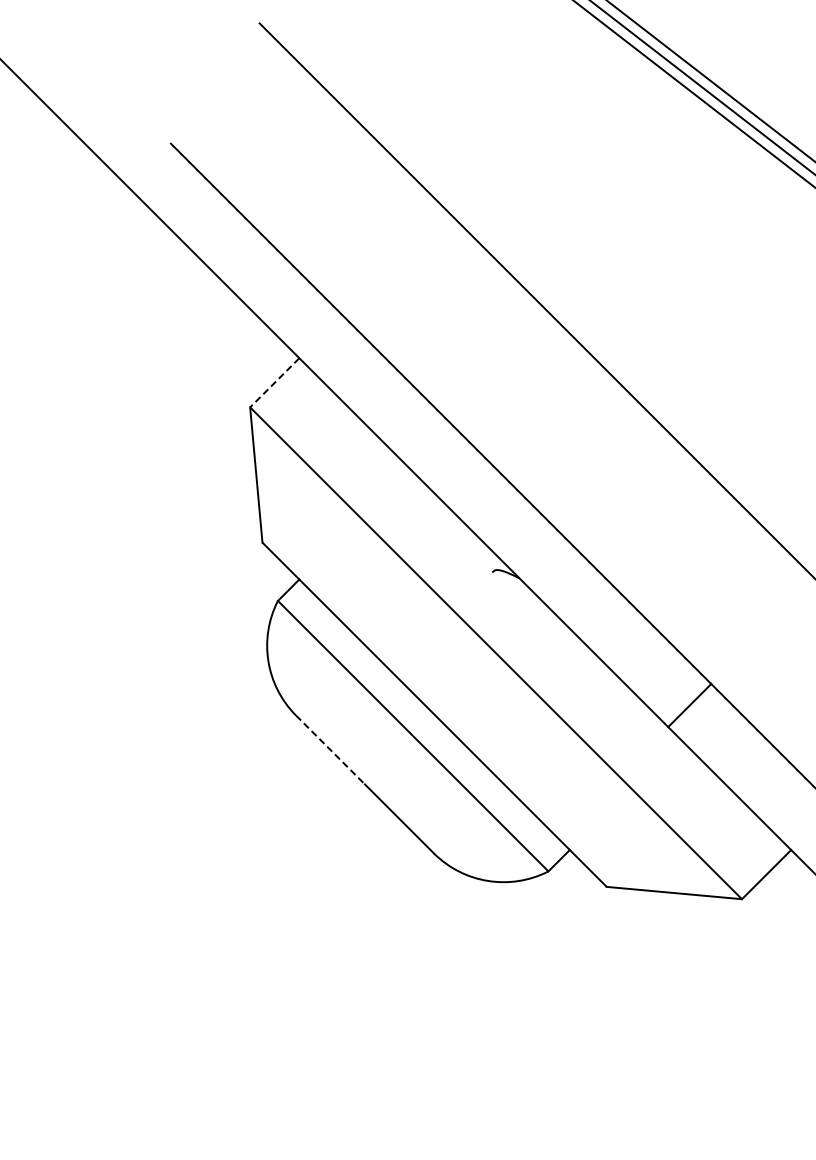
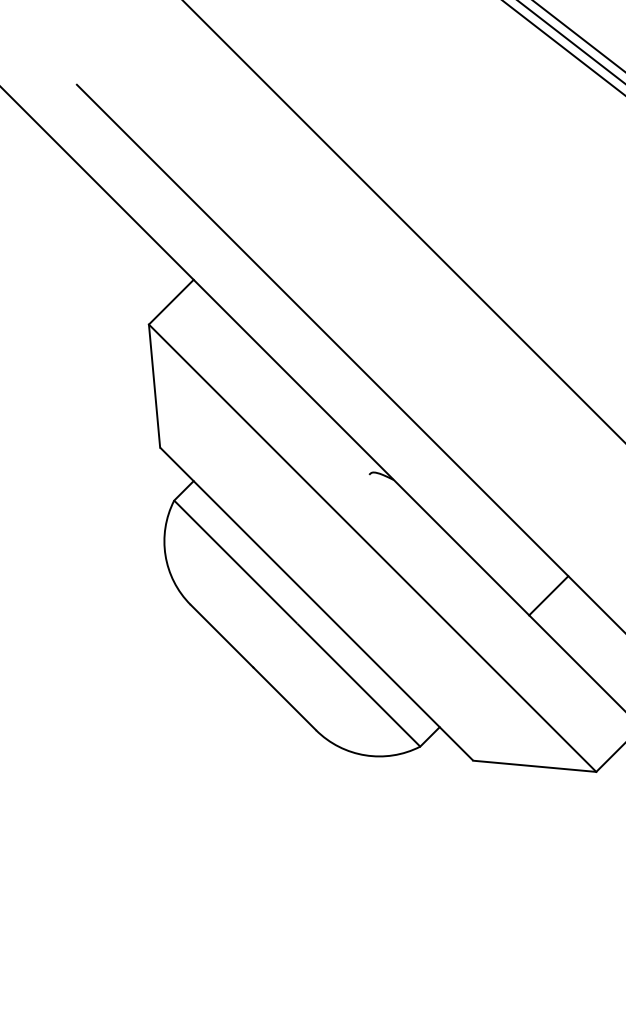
line: (274, 382) -> (171, 301), dashed -> solid
line: (330, 749) -> (222, 635), dashed -> solid

